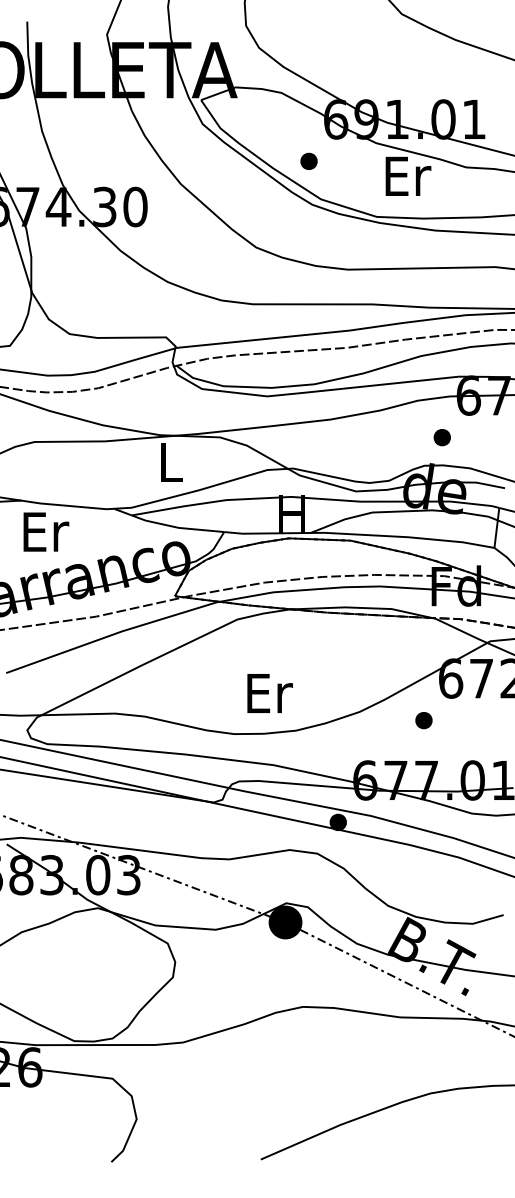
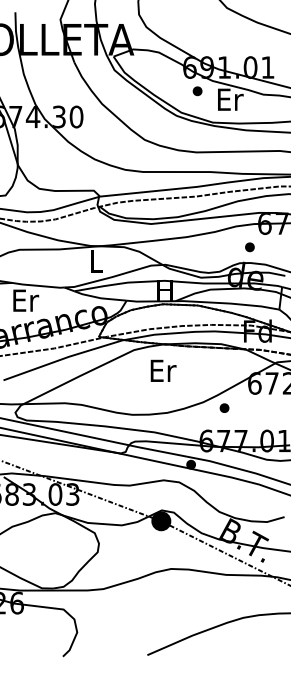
part: (308, 161) -> (197, 91), moved
text: (269, 692) -> (163, 370), moved
part: (423, 719) -> (224, 407), moved

